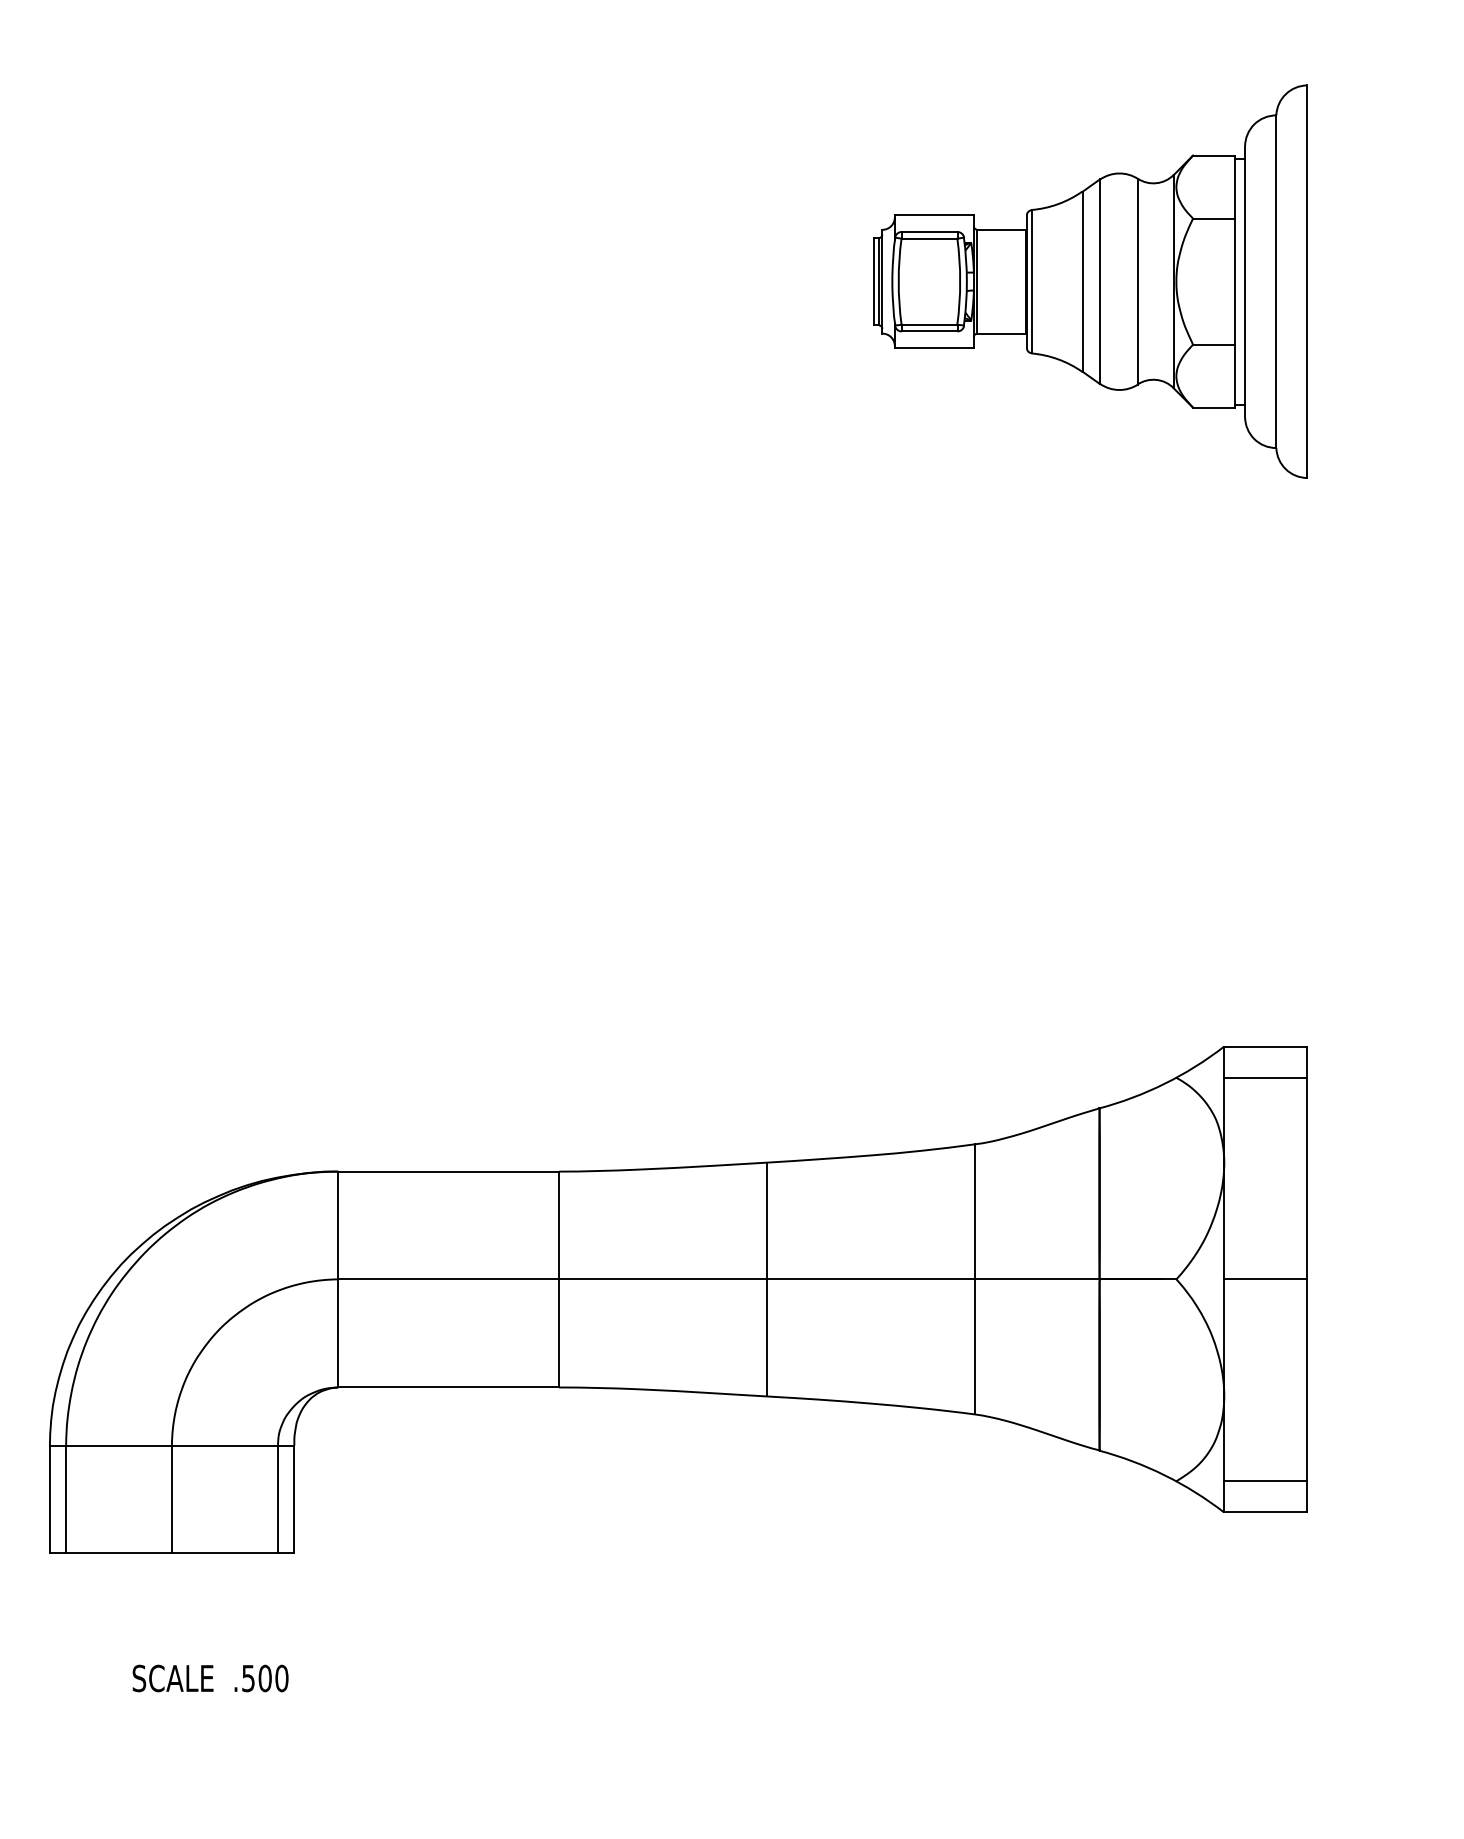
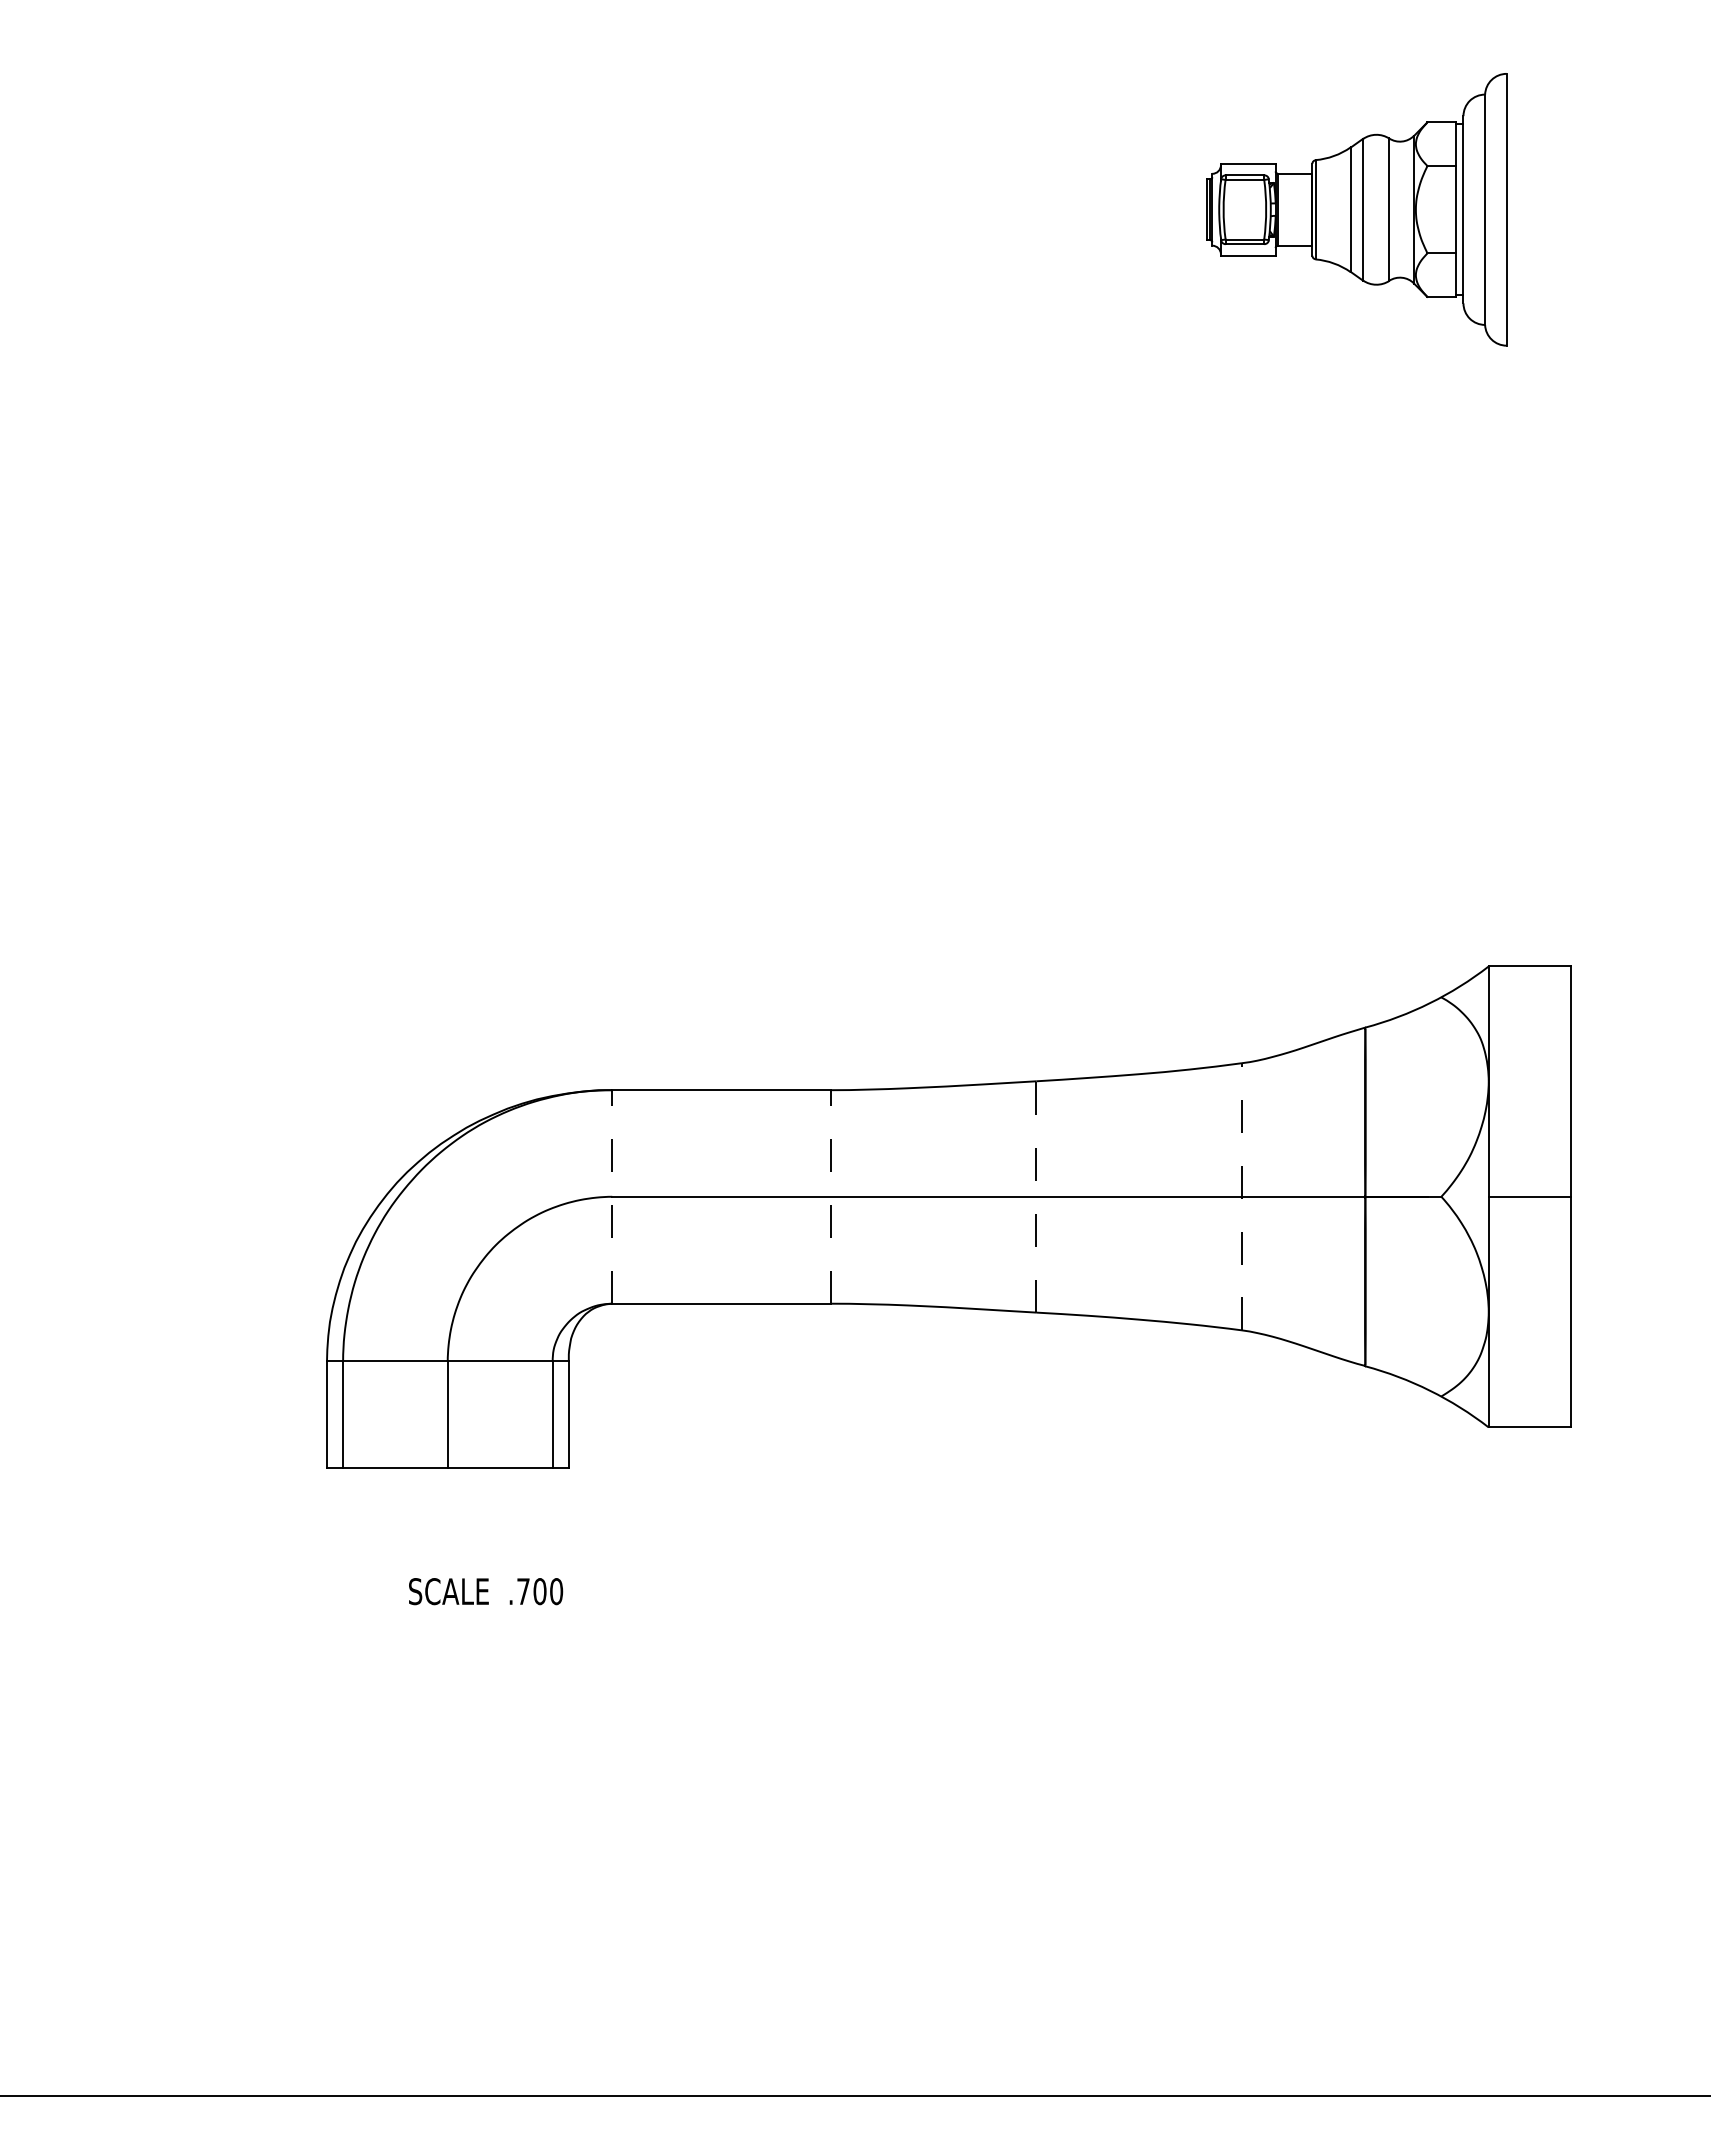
part: (1090, 281) -> (1356, 209), size x0.7
line: (1265, 1077) -> (1529, 997), removed
line: (338, 1279) -> (612, 1196), solid -> dashed
line: (558, 1279) -> (830, 1196), solid -> dashed
line: (767, 1279) -> (1036, 1196), solid -> dashed
line: (974, 1279) -> (1241, 1196), solid -> dashed
line: (1265, 1481) -> (1529, 1396), removed
text: (248, 1678) -> (523, 1591), .500 -> .700

